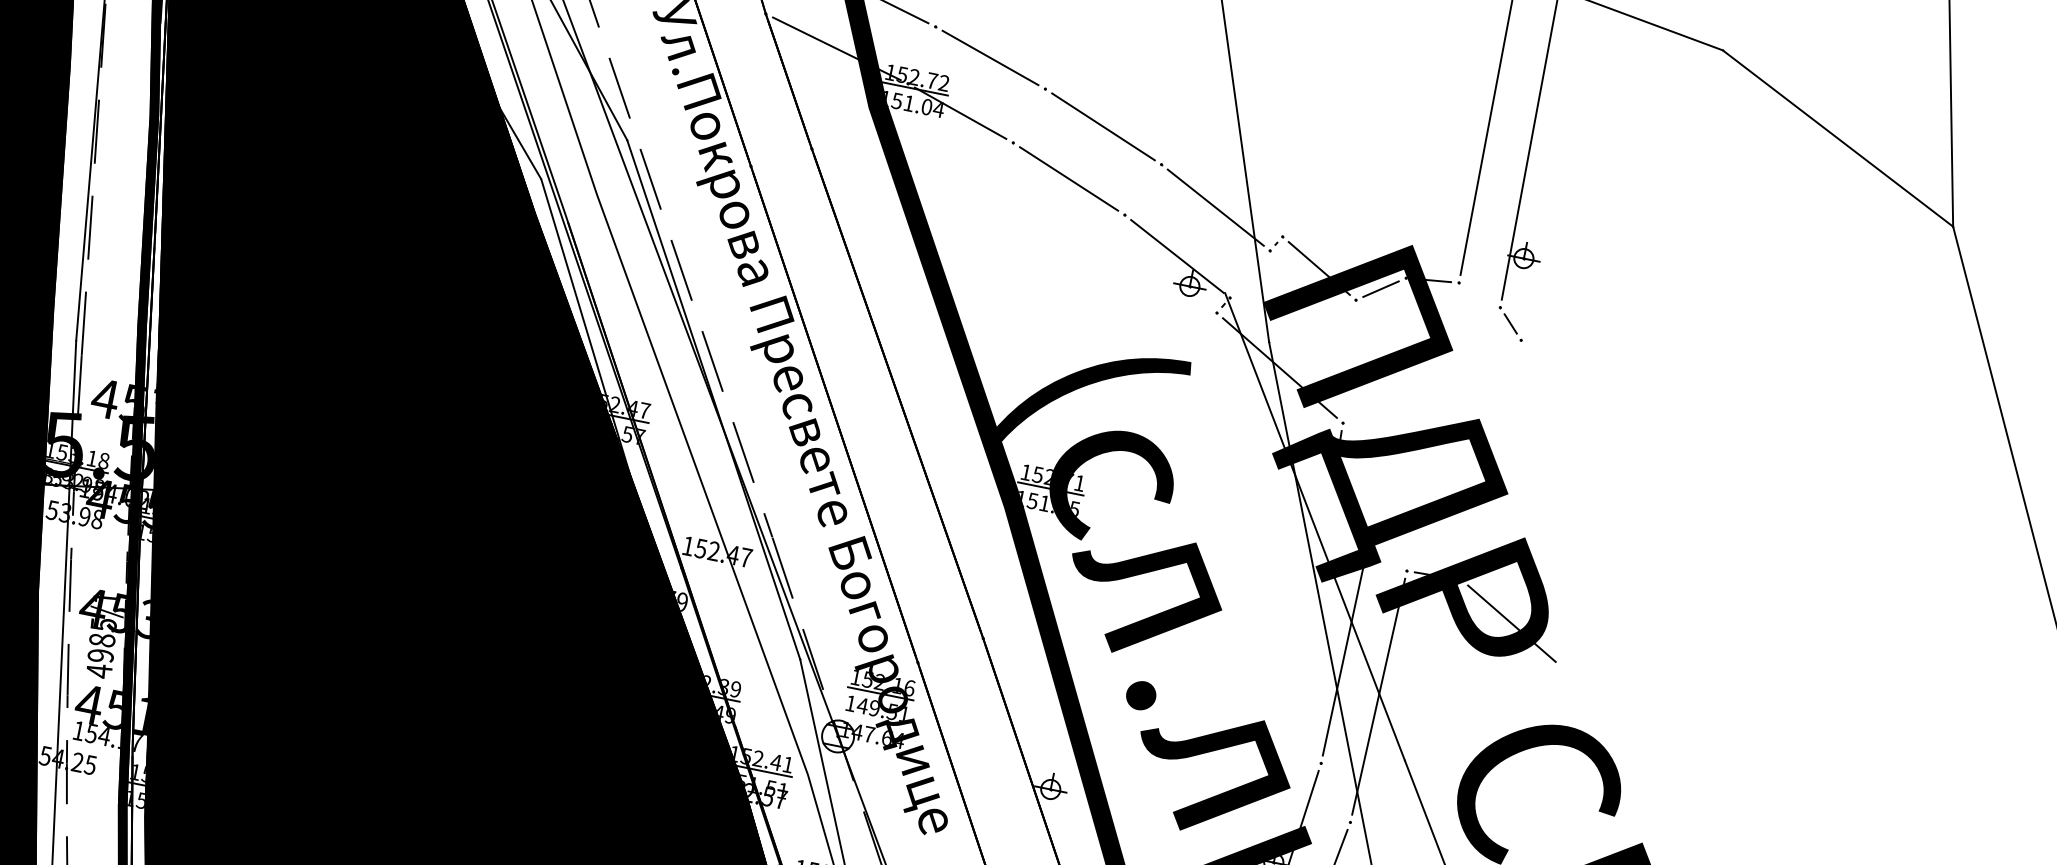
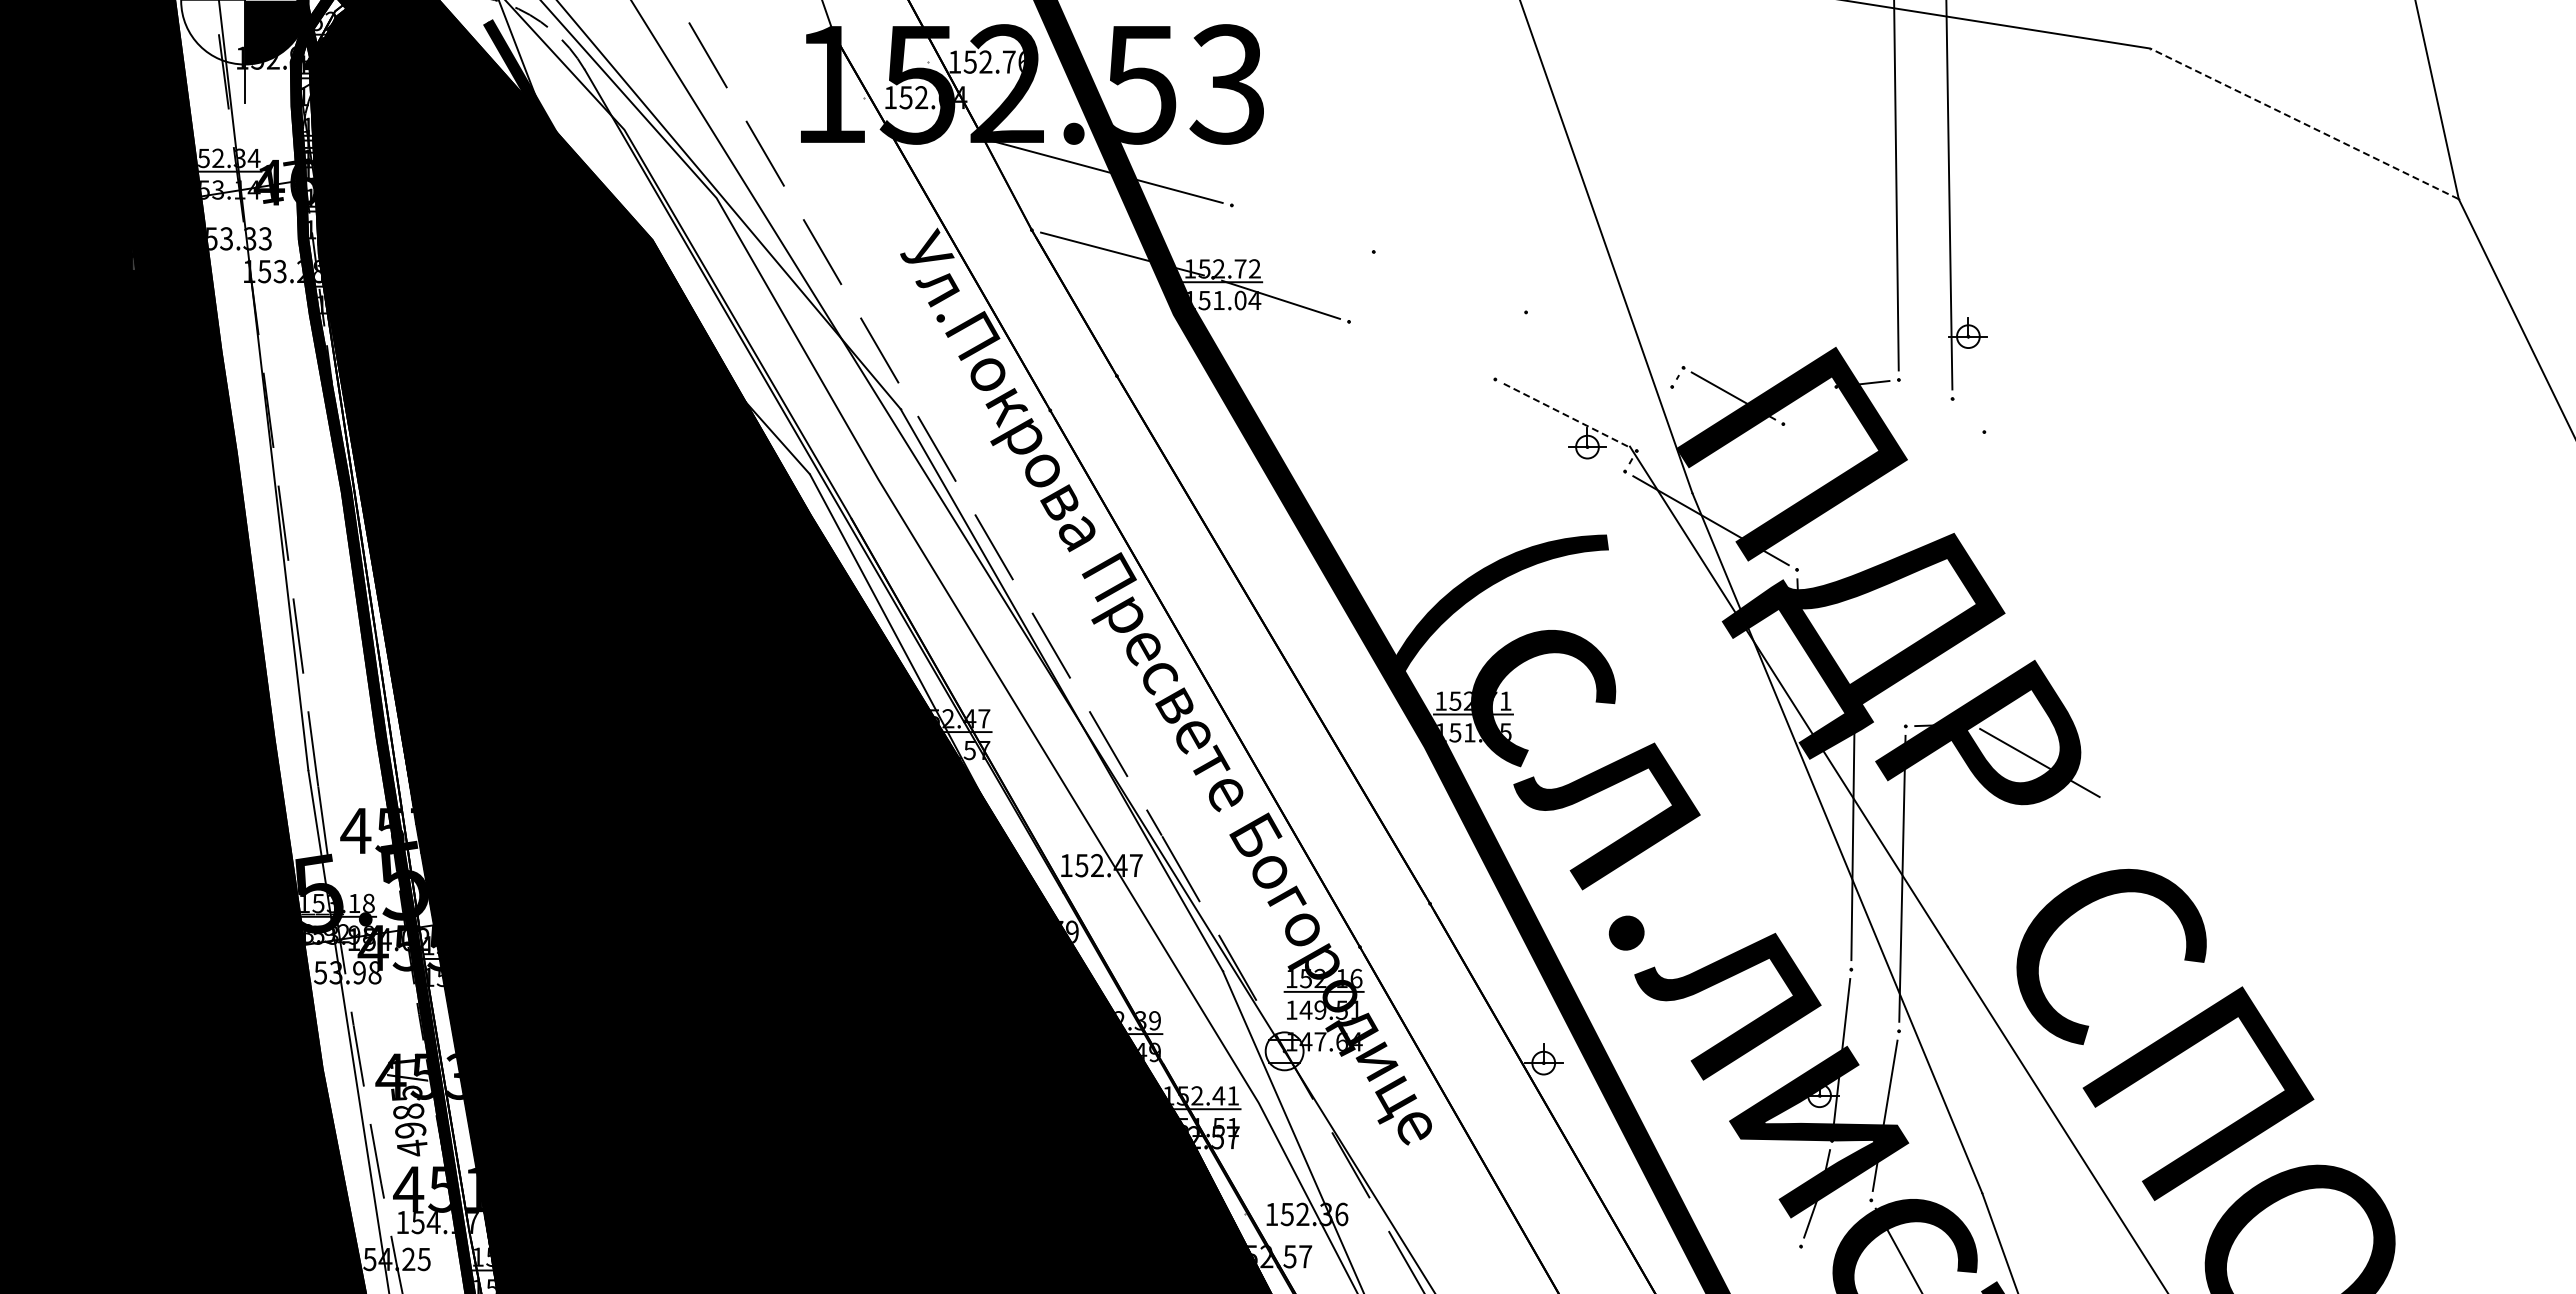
line: (990, 57) -> (1302, 228), removed
line: (1103, 126) -> (1449, 281), removed
line: (1837, 138) -> (2304, 123), solid -> dashed
line: (1068, 178) -> (1421, 350), removed
line: (1215, 207) -> (1598, 349), removed
line: (1177, 256) -> (1566, 415), solid -> dashed
line: (1380, 289) -> (1809, 405), removed
line: (1510, 323) -> (1968, 415), removed

